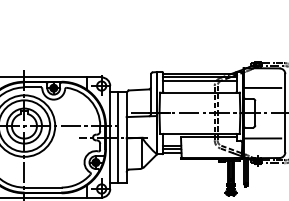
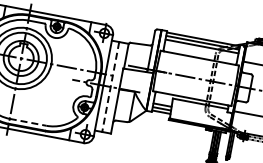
line: (117, 137) -> (110, 86), solid -> dashed
line: (43, 187) -> (28, 122), solid -> dashed

